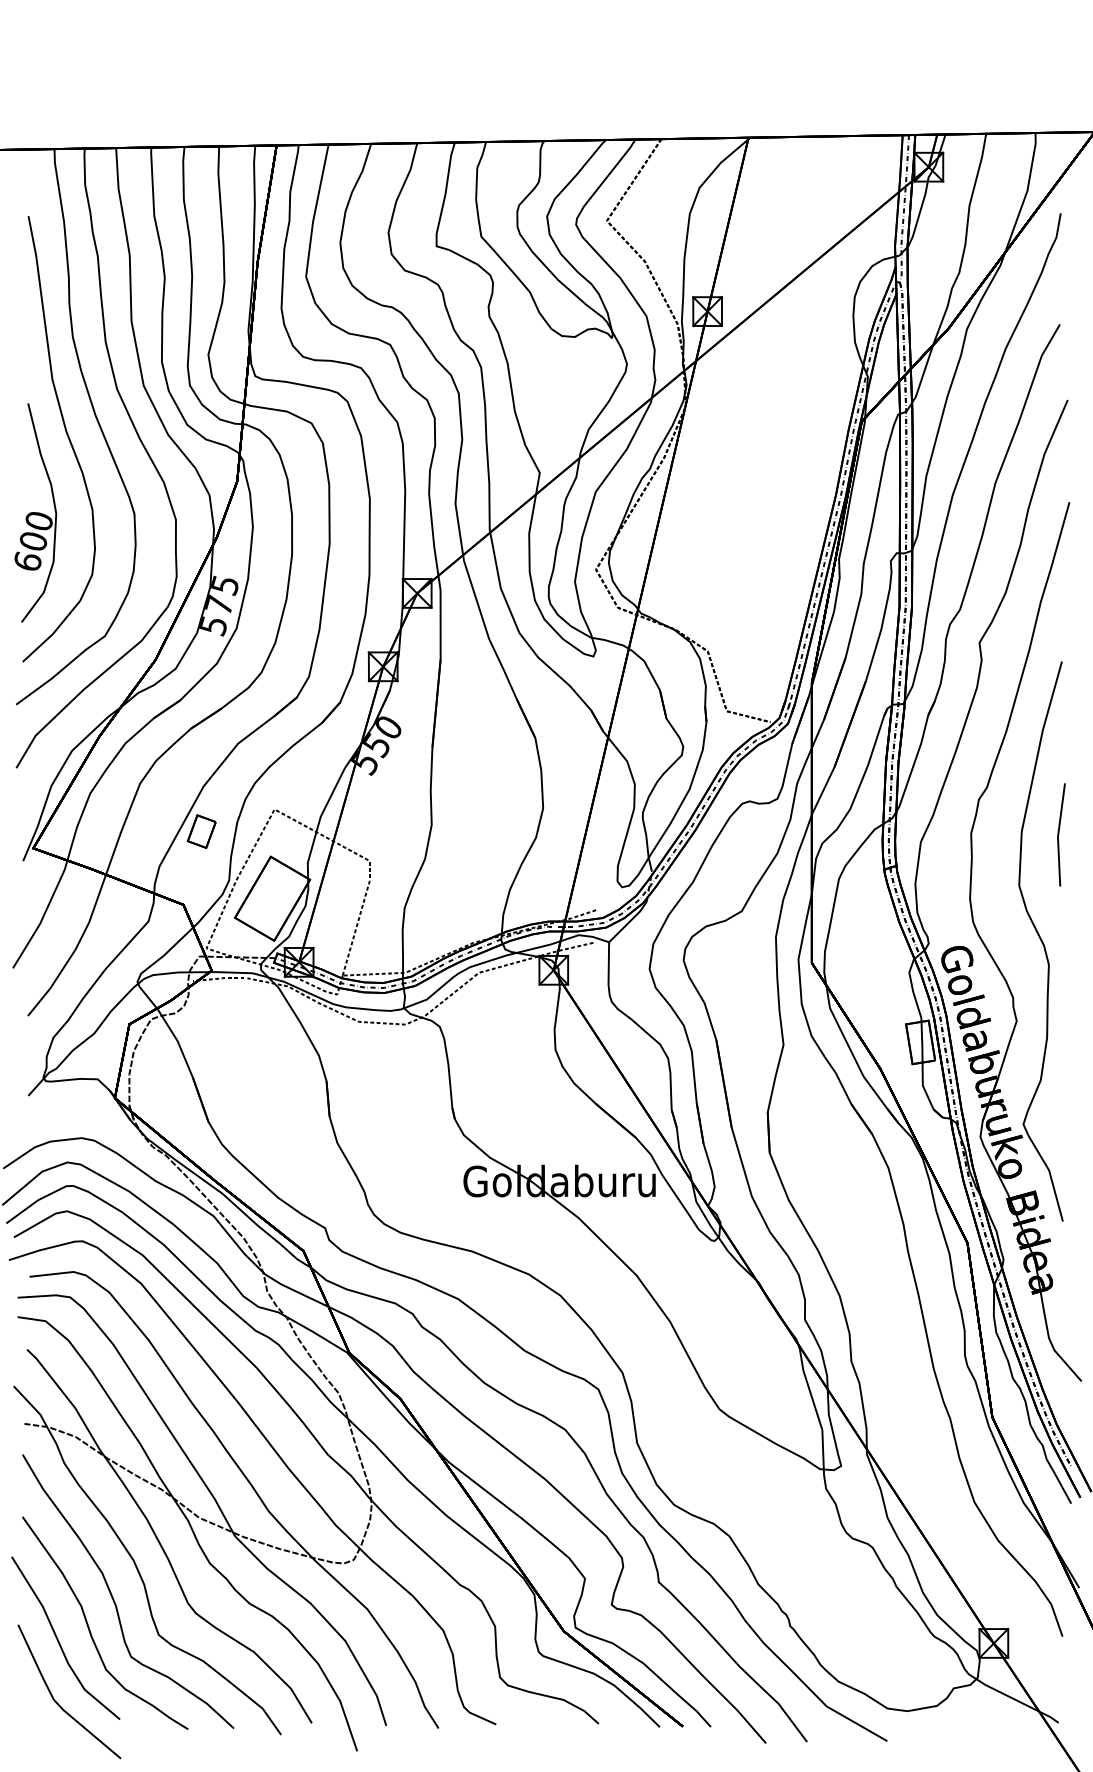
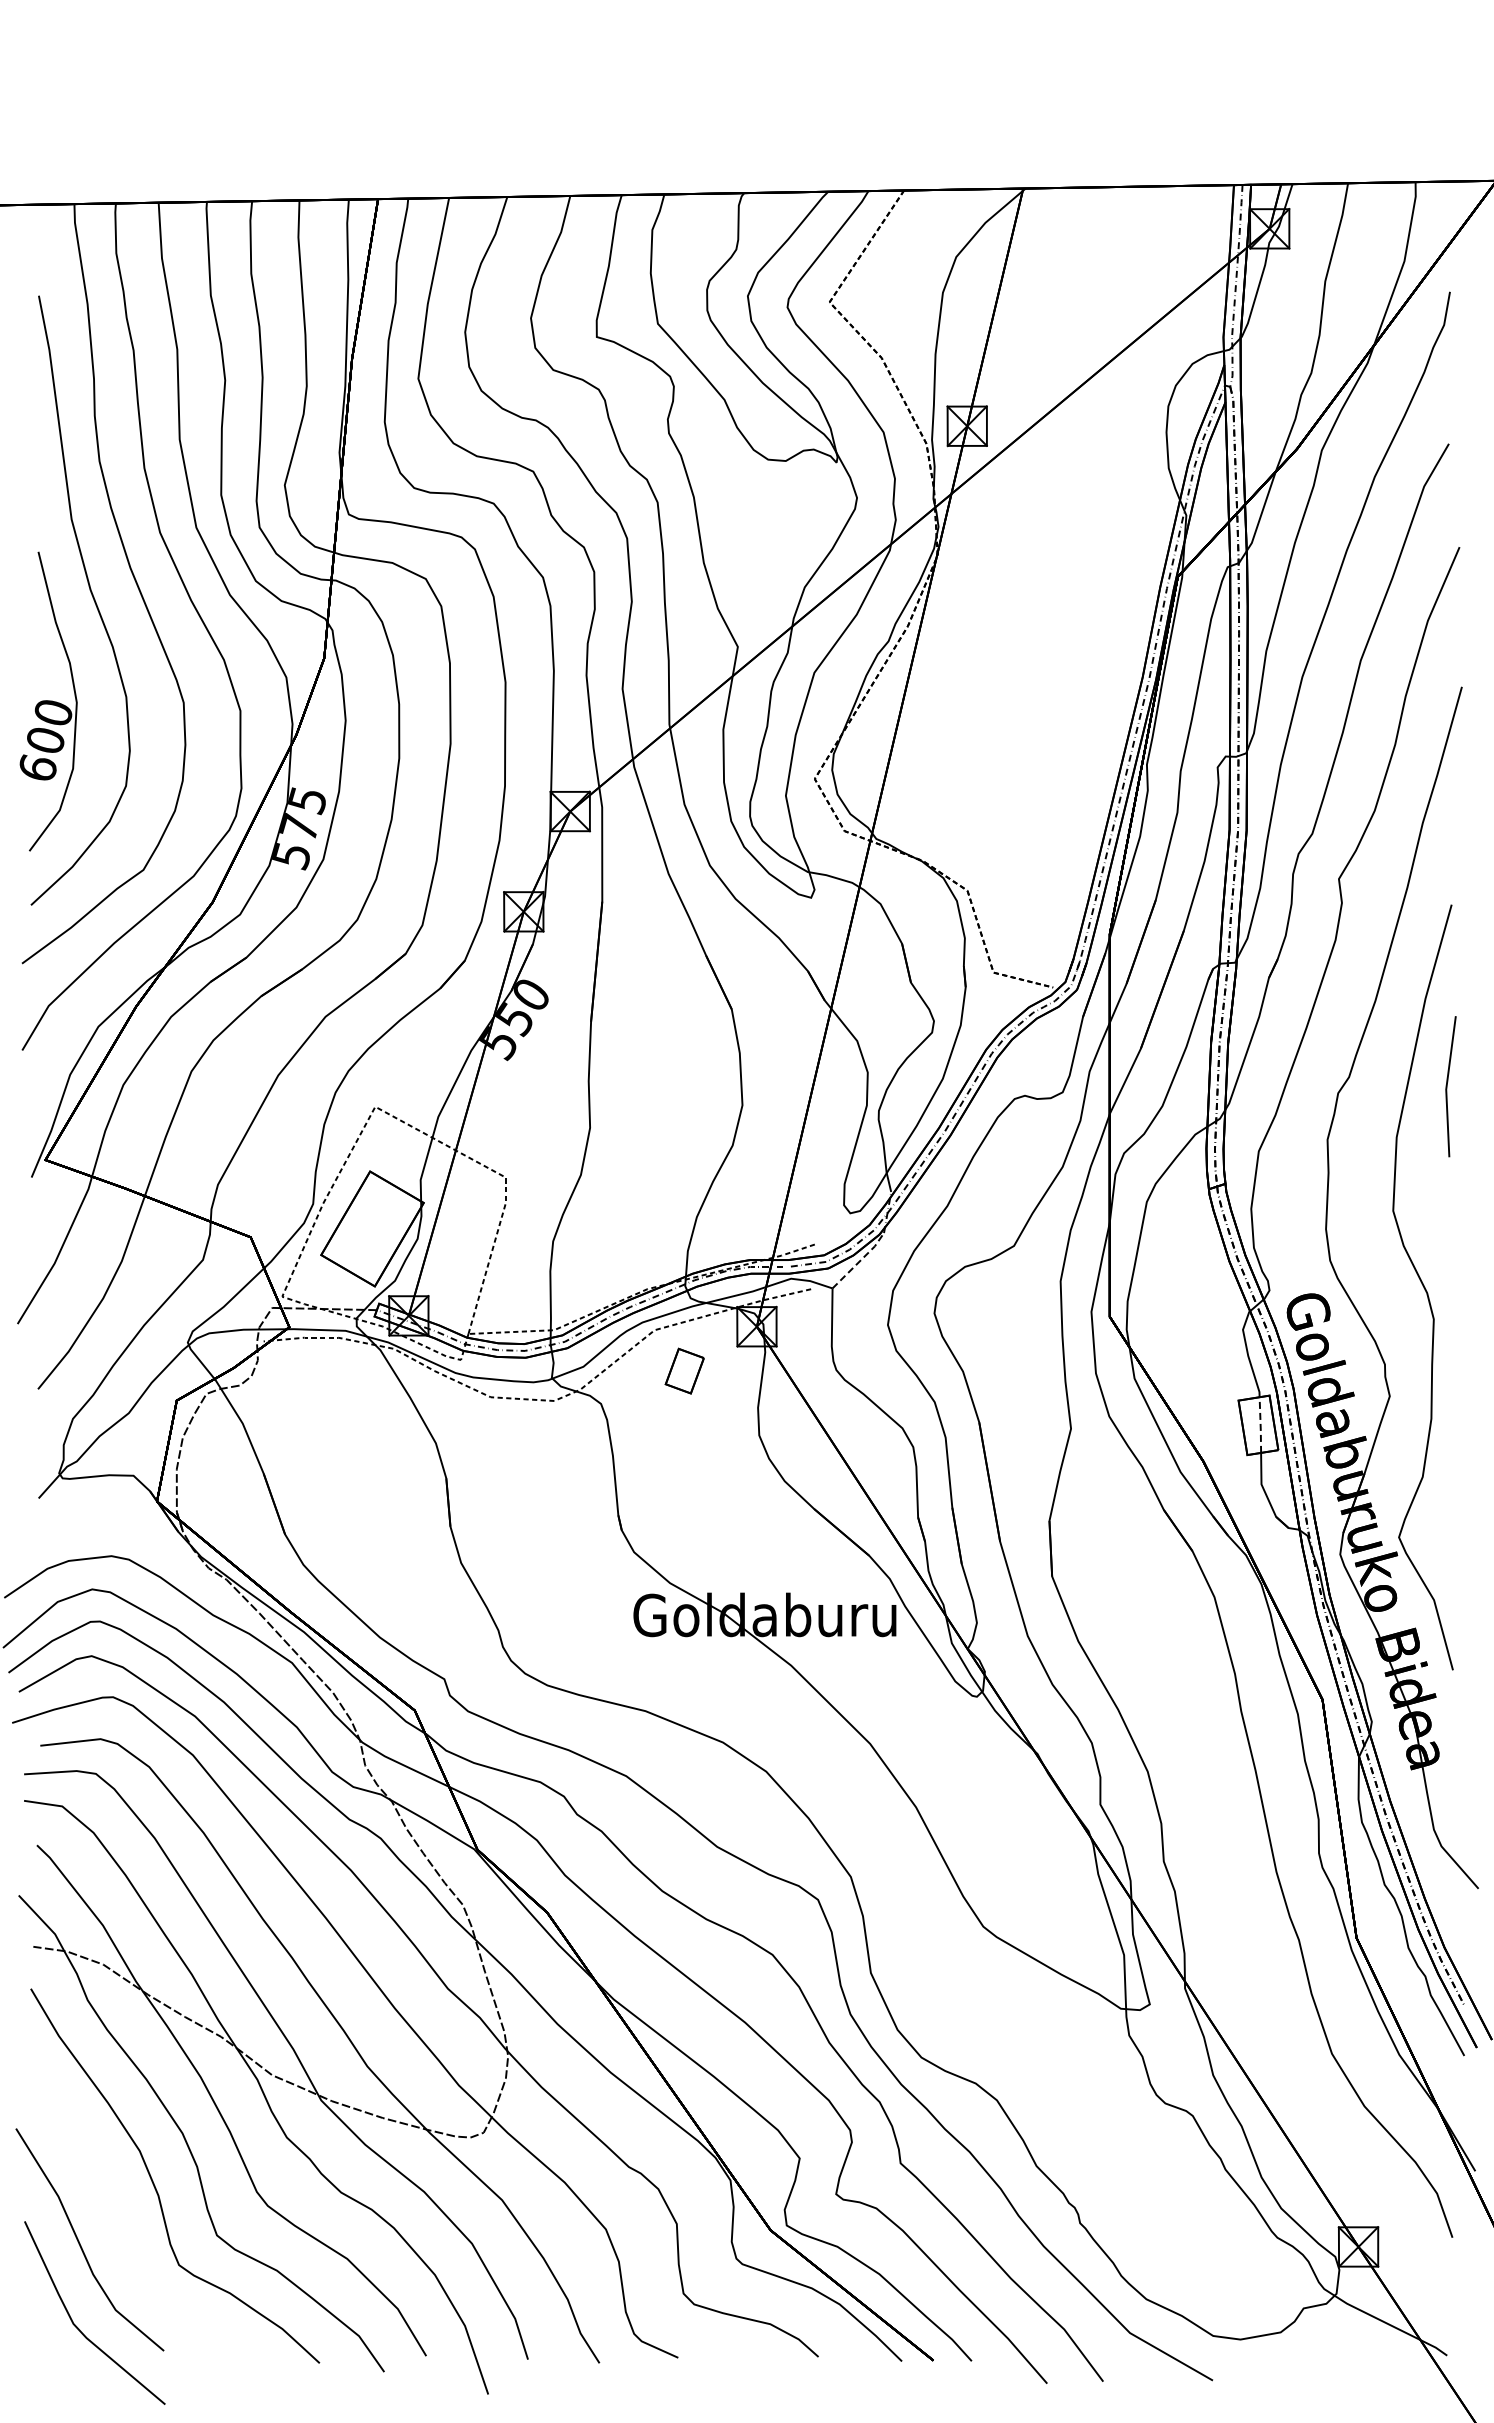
part: (201, 831) -> (684, 1370), moved
line: (1058, 834) -> (1447, 1086), moved
line: (629, 922) -> (860, 1261), solid -> dashed
line: (922, 1042) -> (1260, 1425), solid -> dashed
curve: (89, 1628) -> (122, 2226), removed

